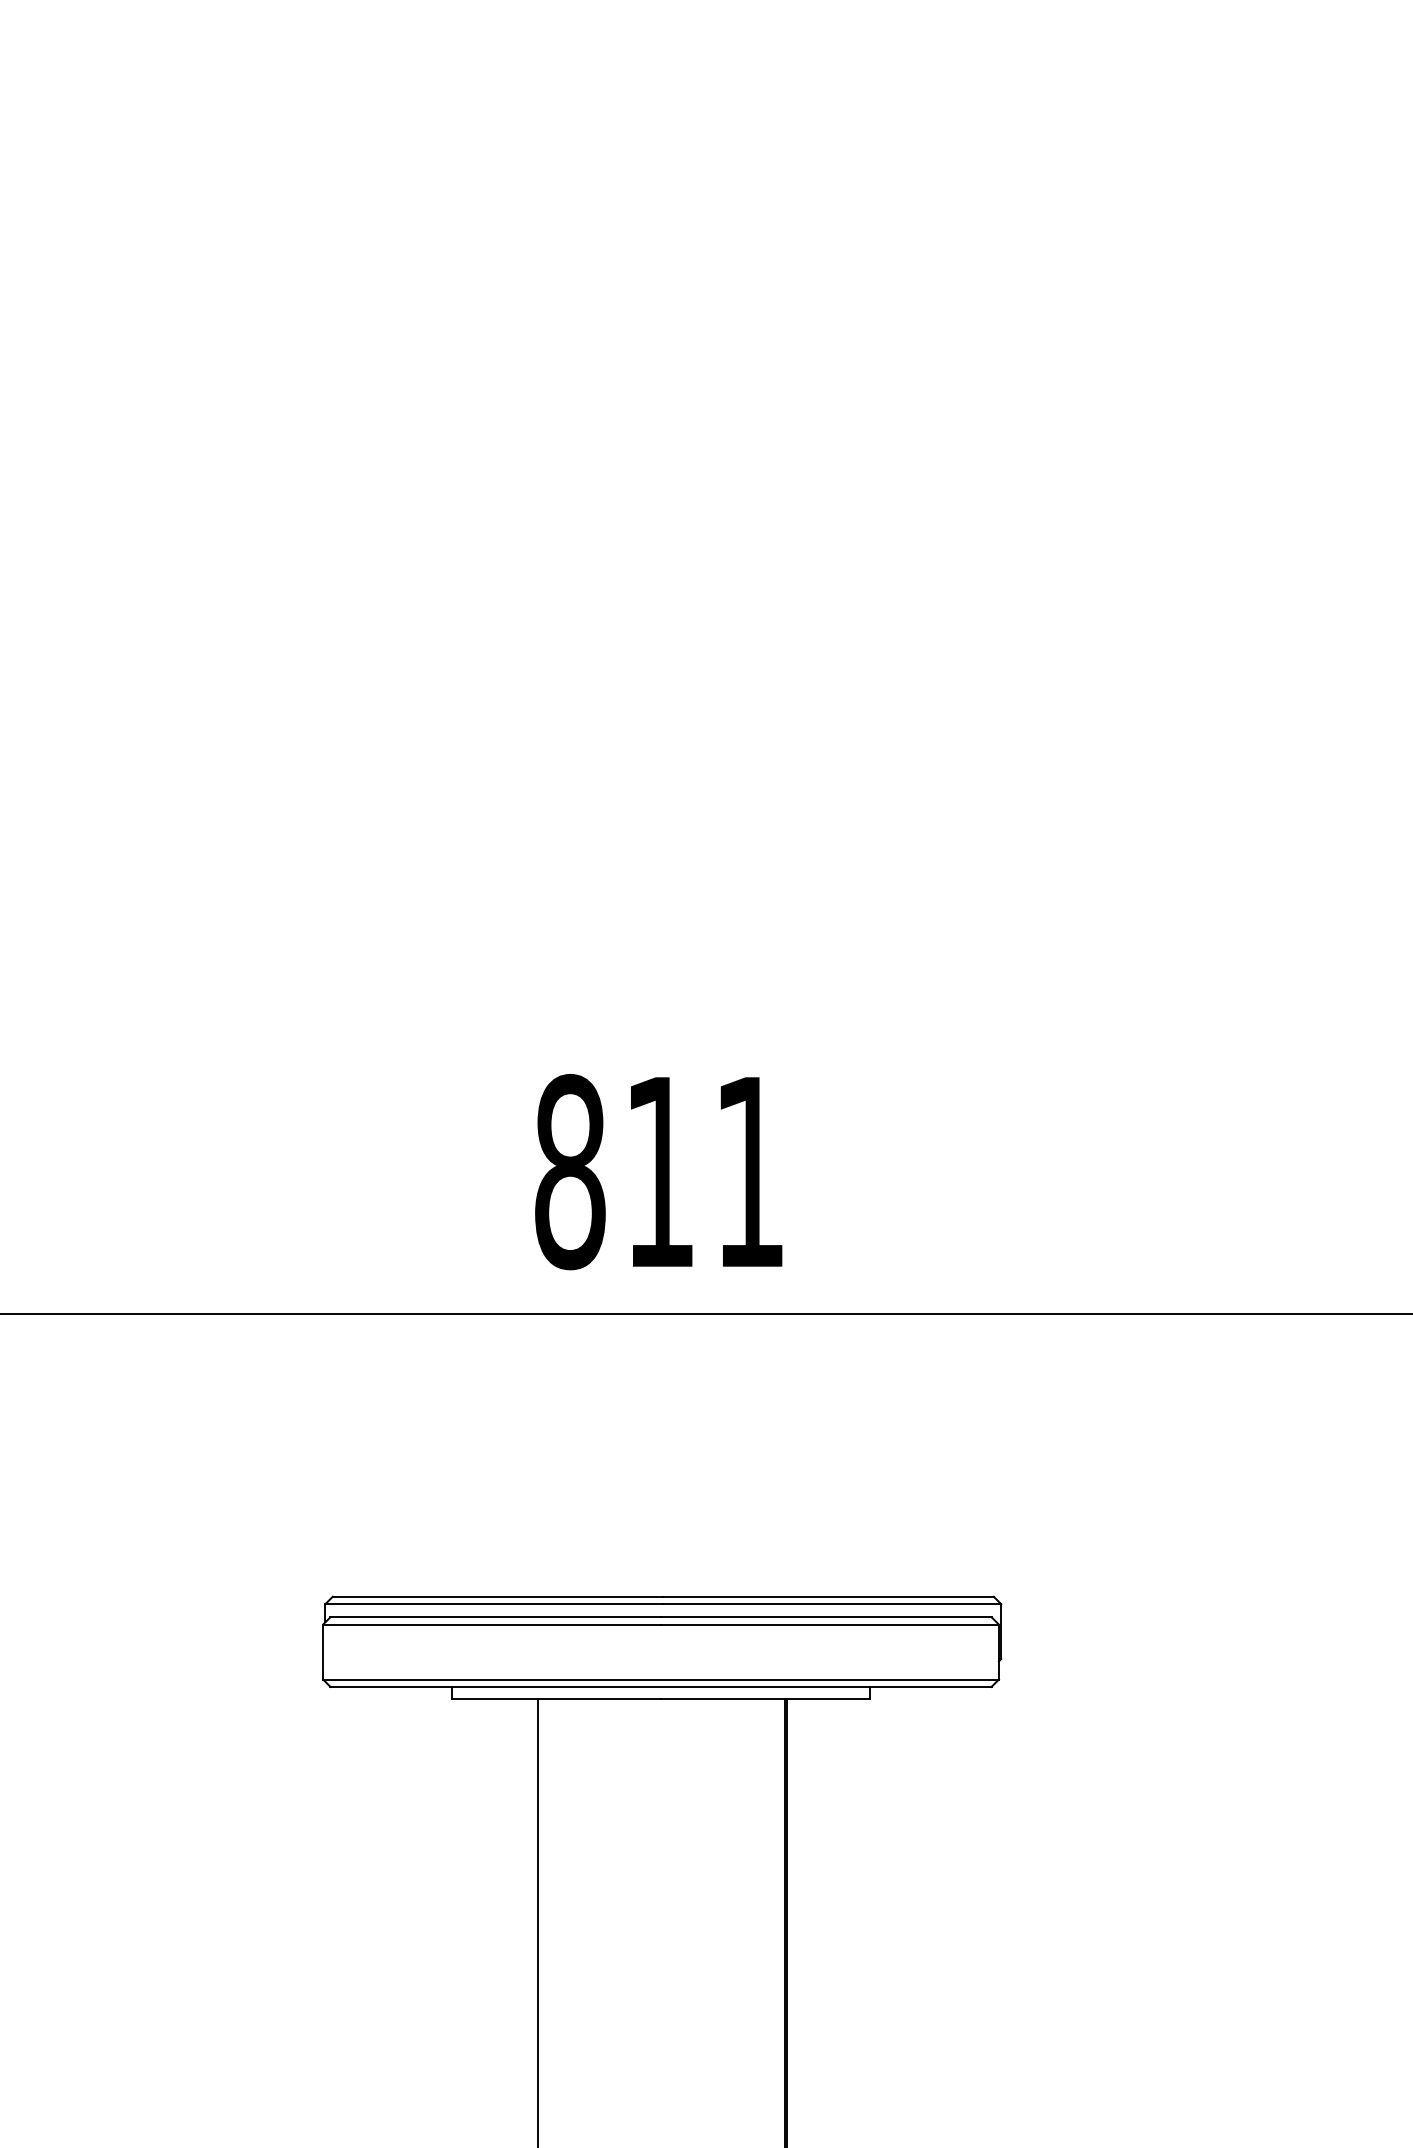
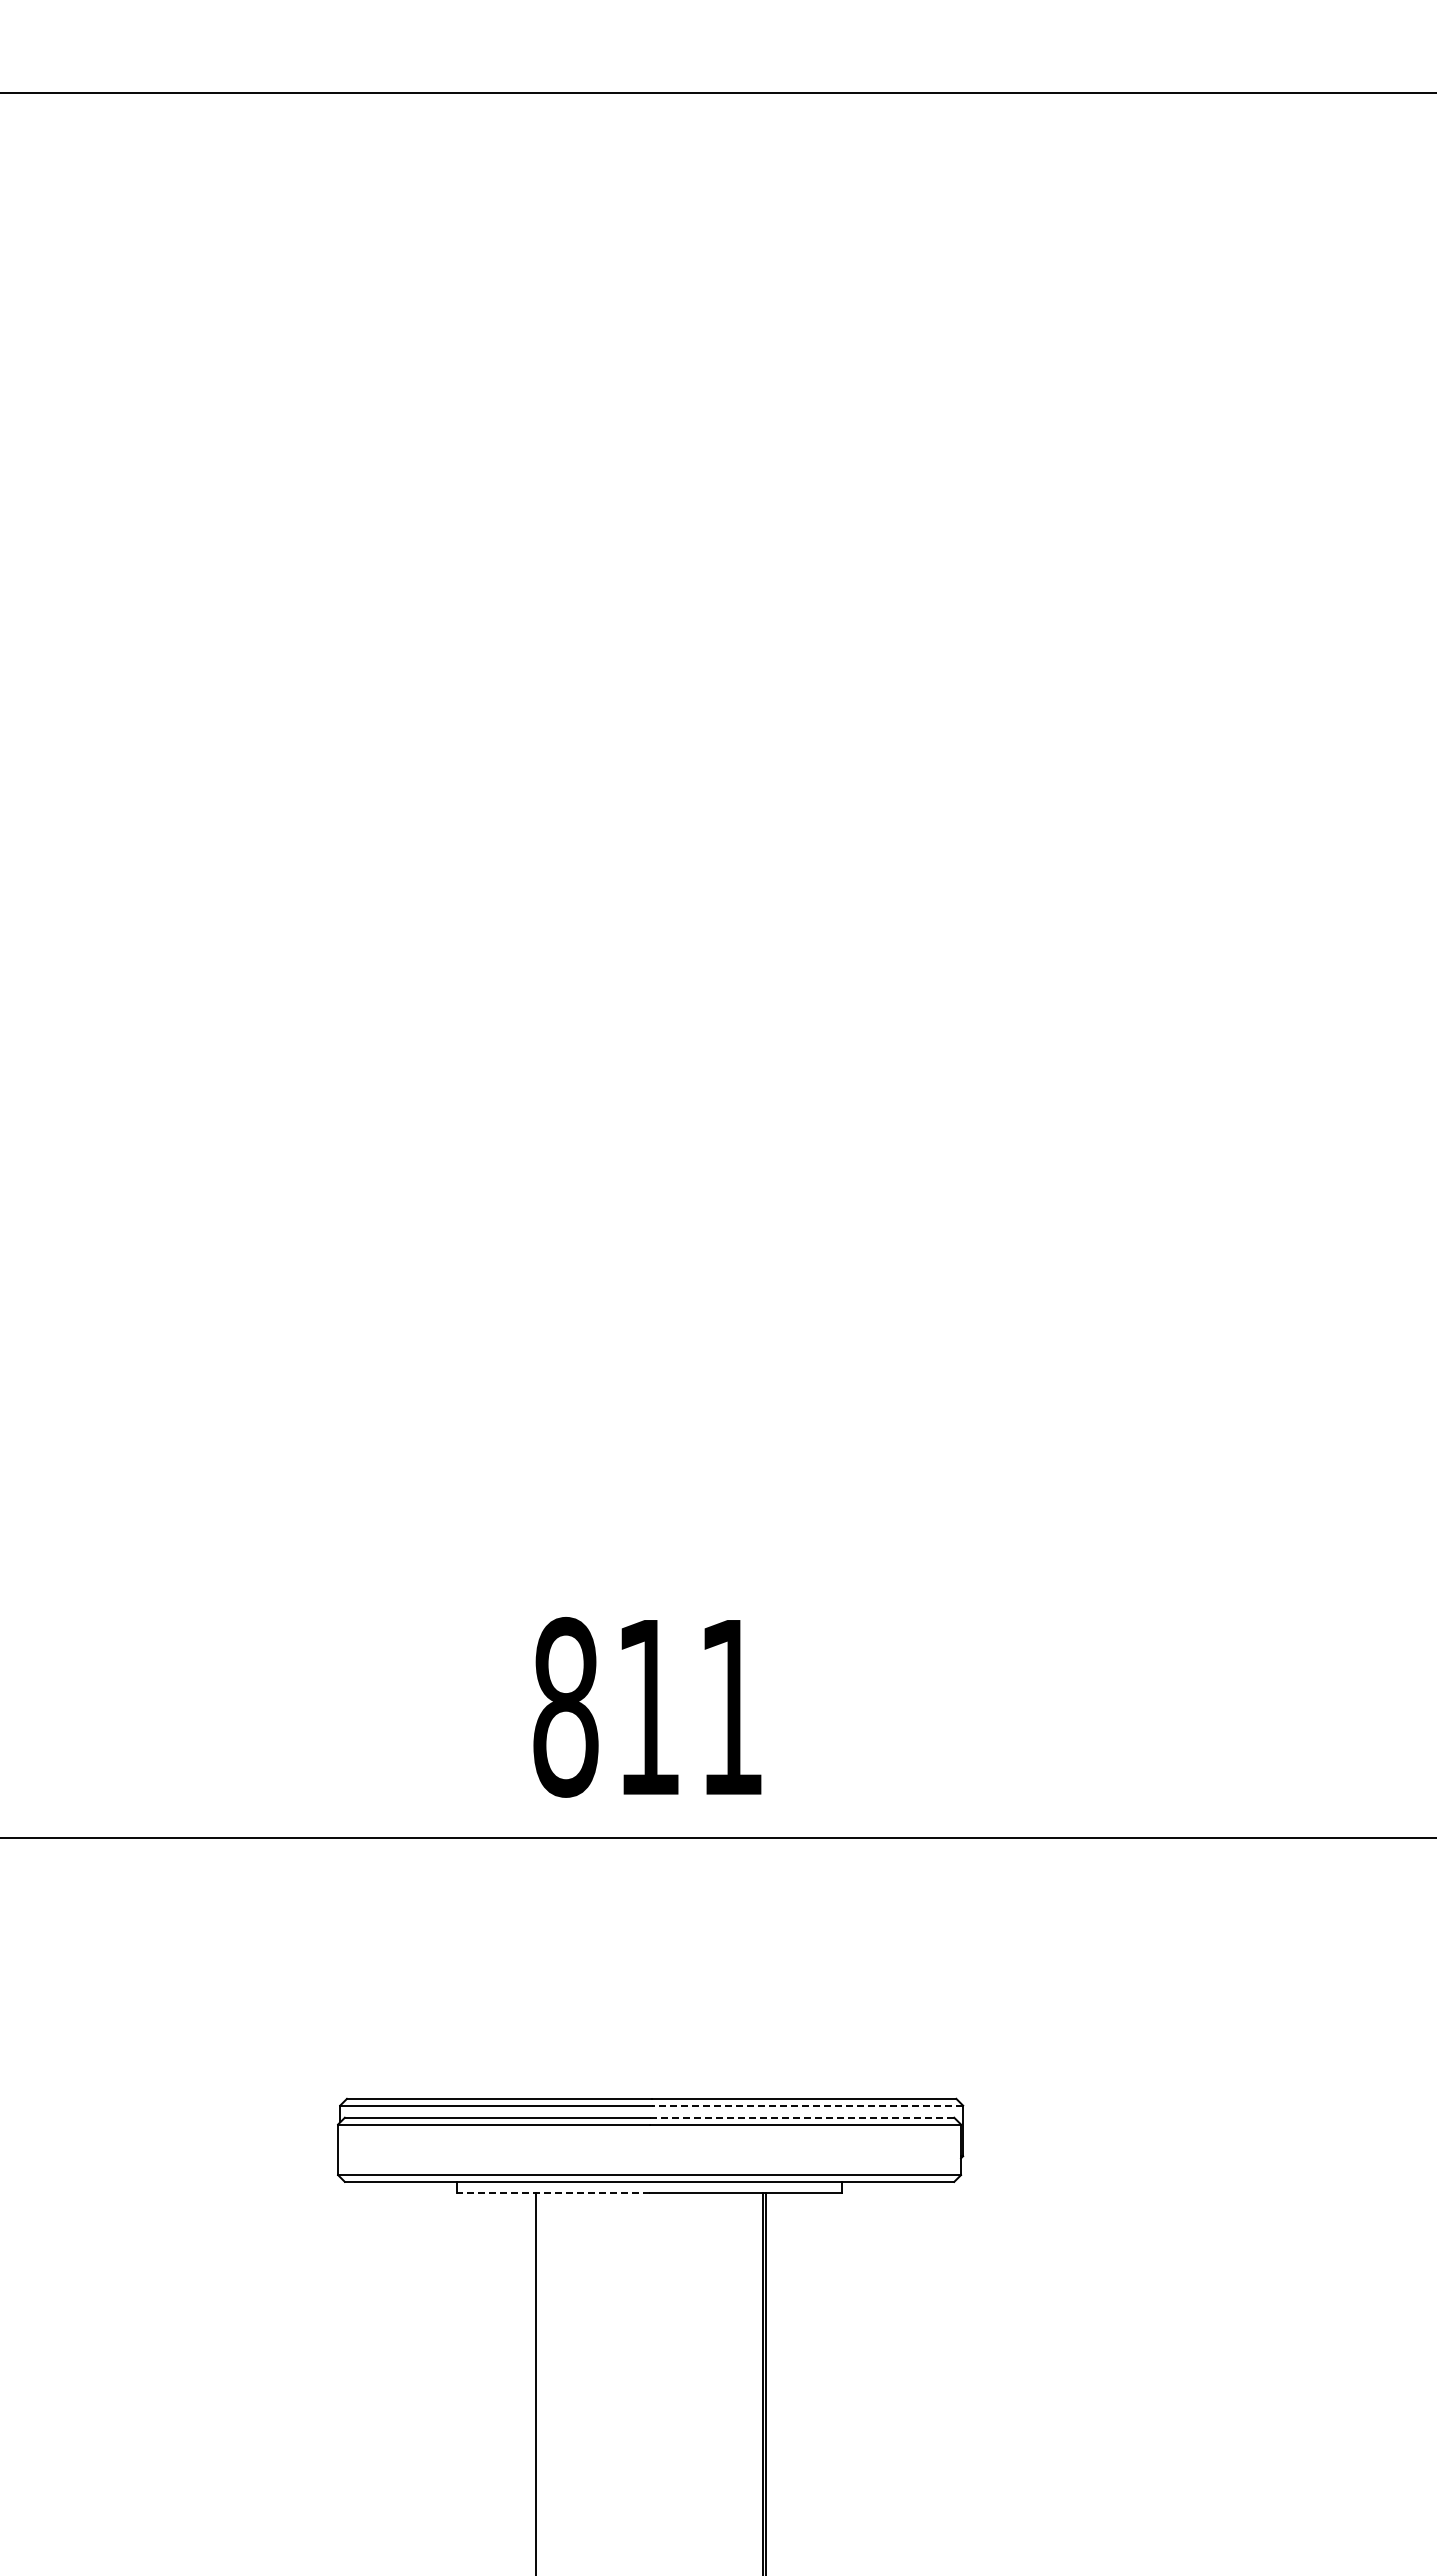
line: (832, 1603) -> (807, 2105), solid -> dashed
line: (826, 1617) -> (802, 2117), solid -> dashed
line: (555, 1699) -> (552, 2193), solid -> dashed

